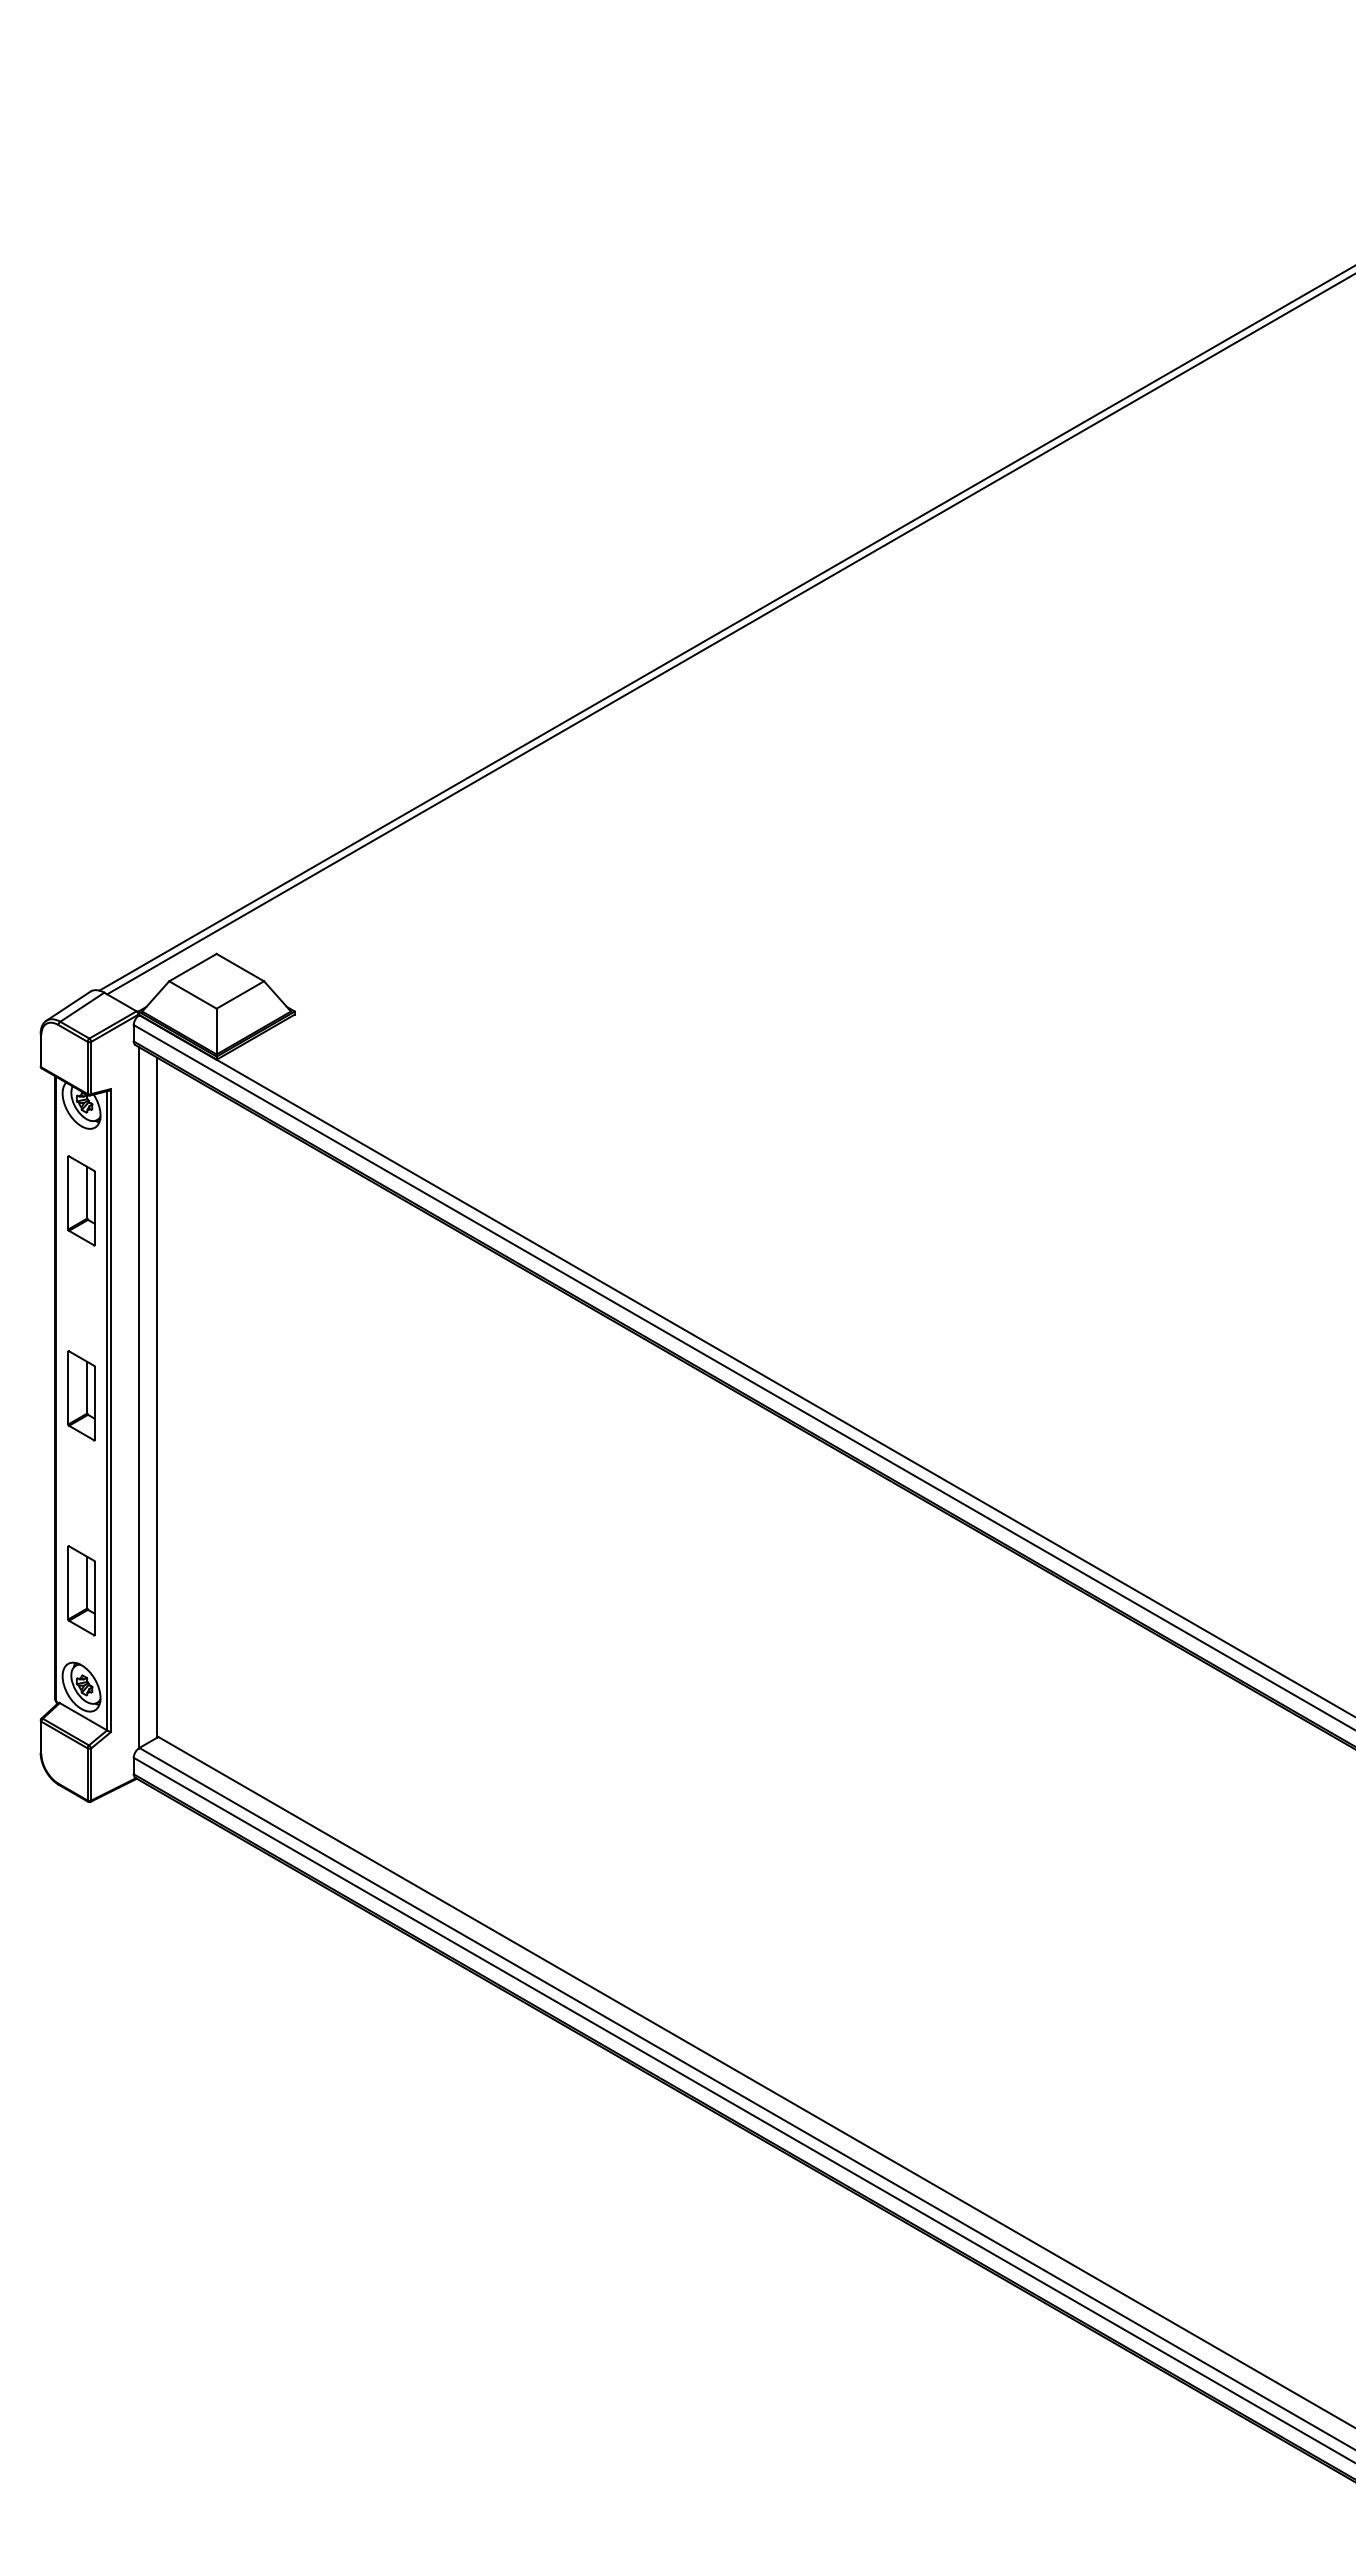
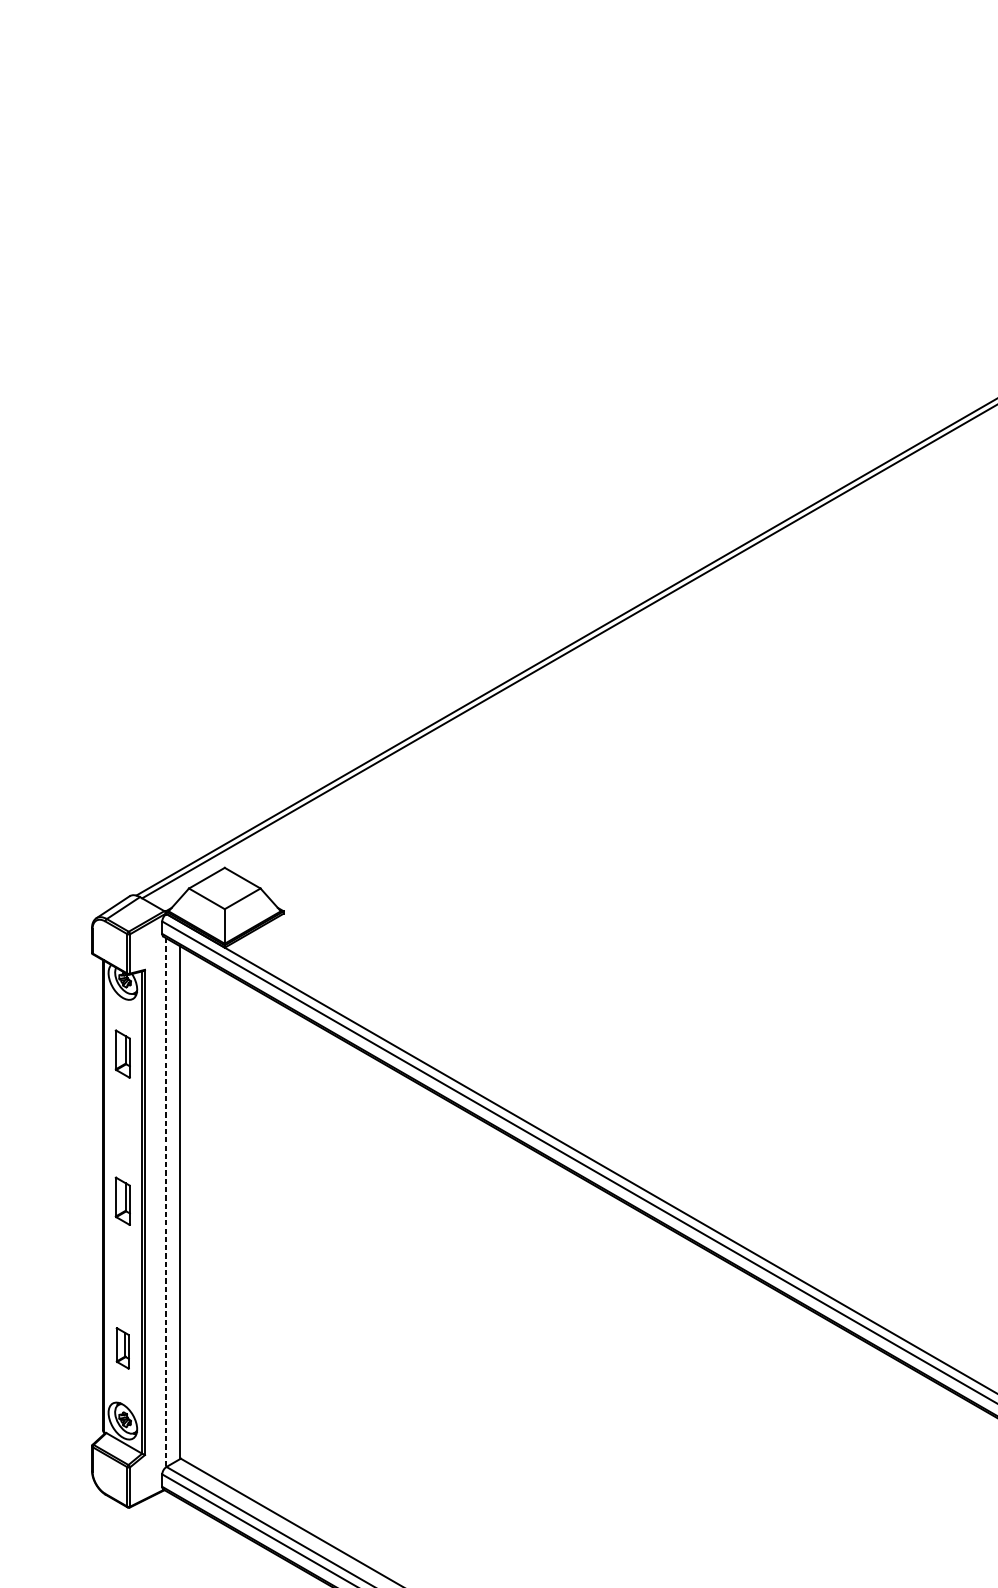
part: (81, 1200) -> (122, 1053), size x0.7
part: (81, 1395) -> (122, 1201), size x0.7
line: (138, 1397) -> (165, 1202), solid -> dashed
part: (81, 1590) -> (122, 1348), size x0.6

